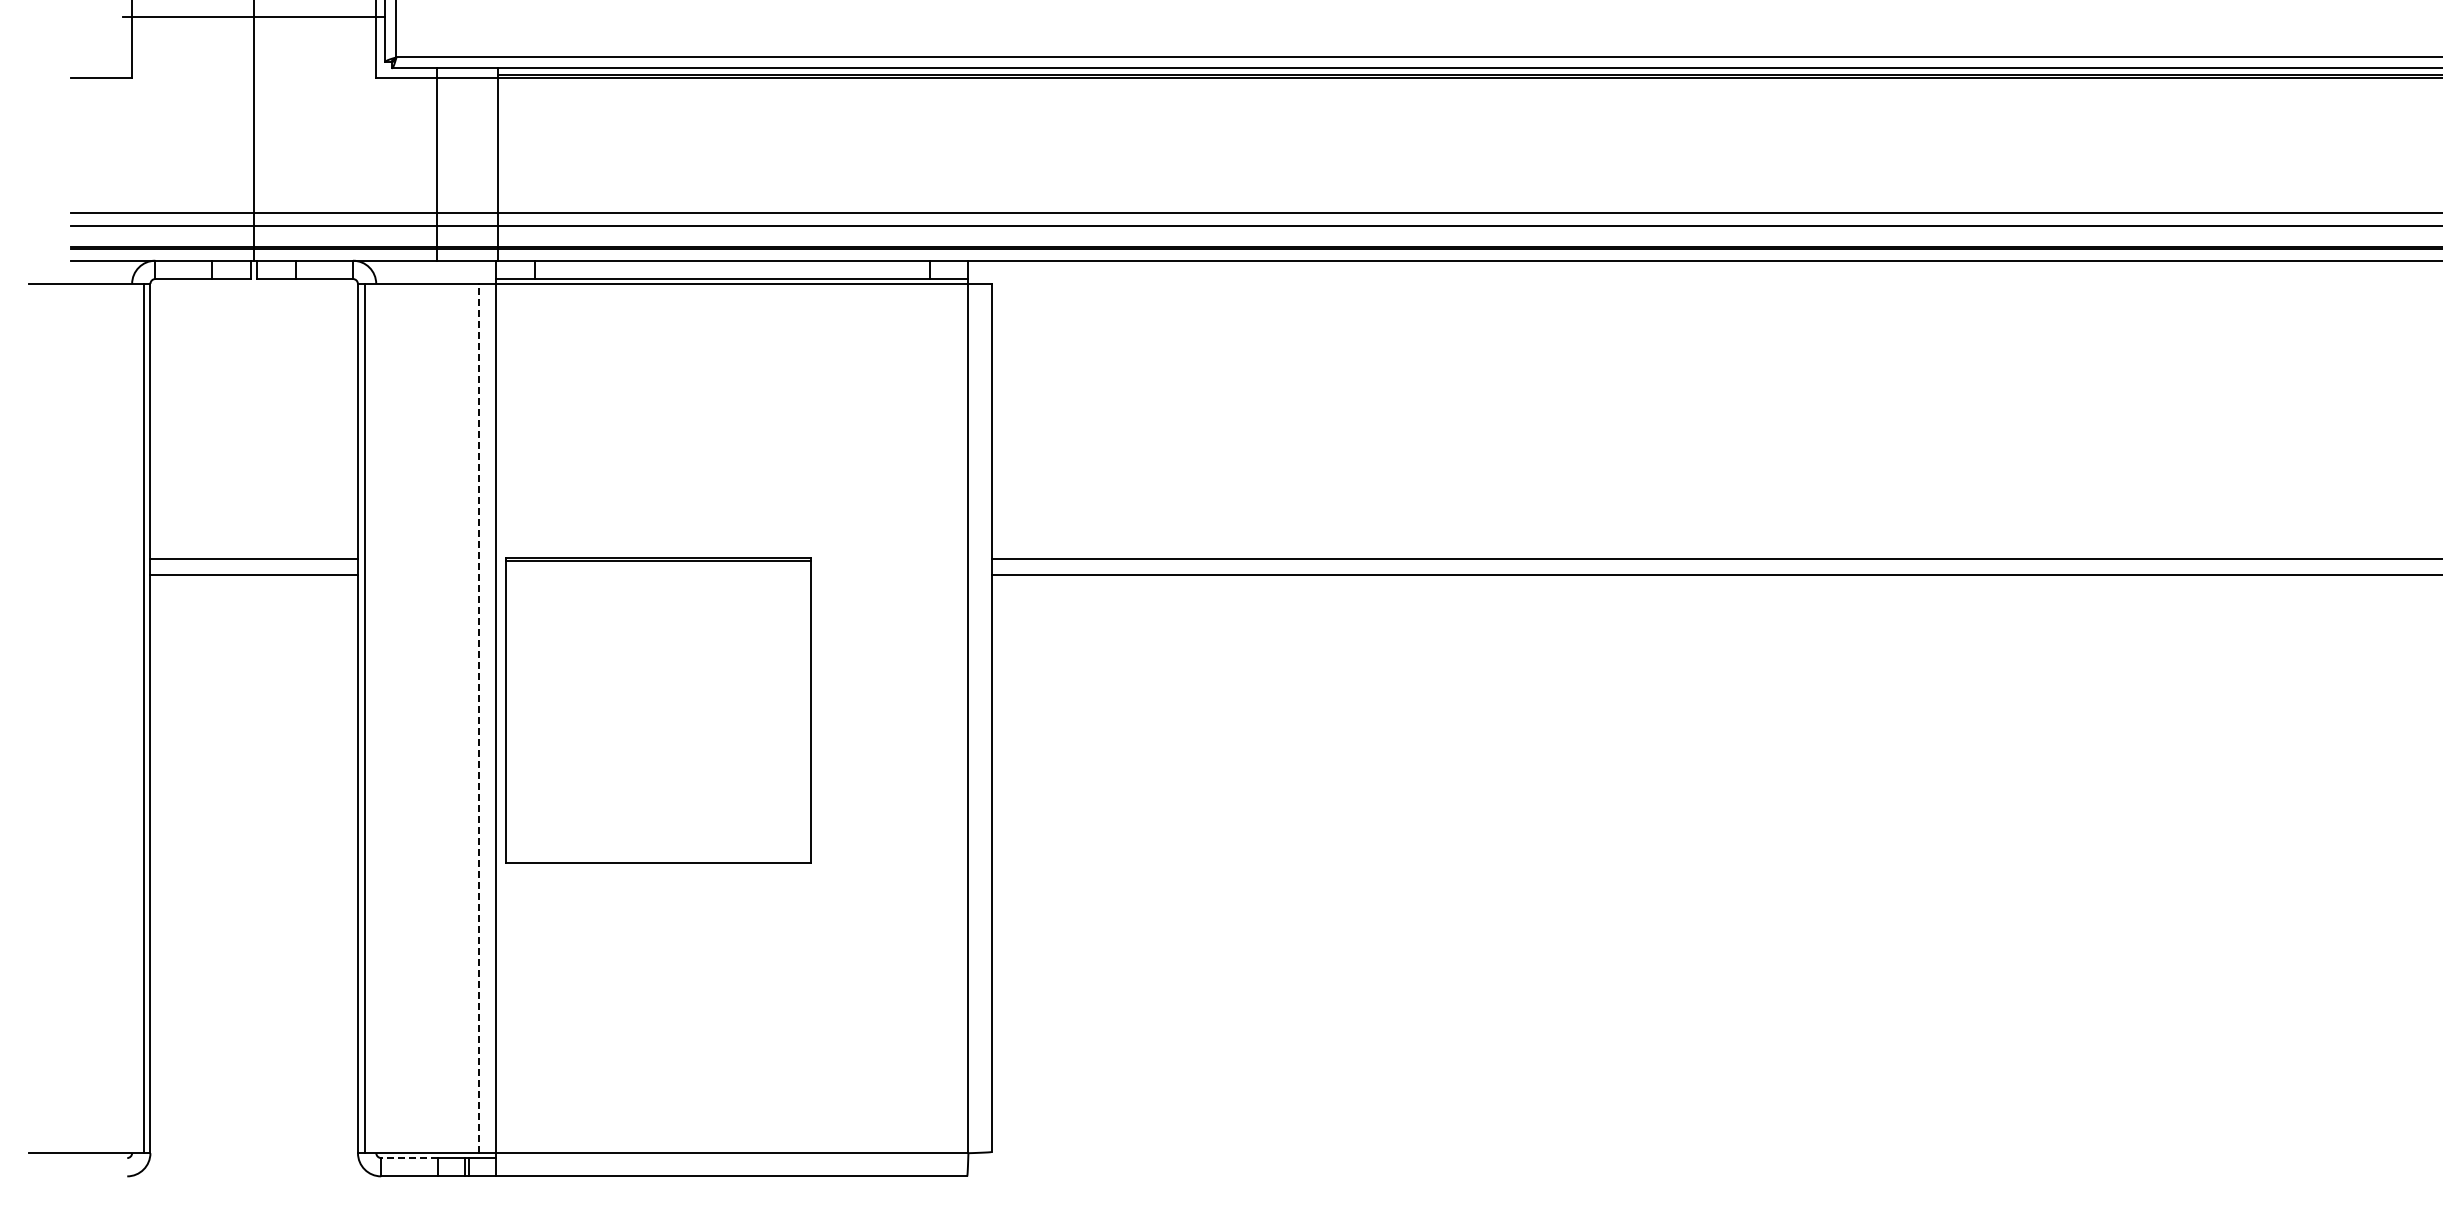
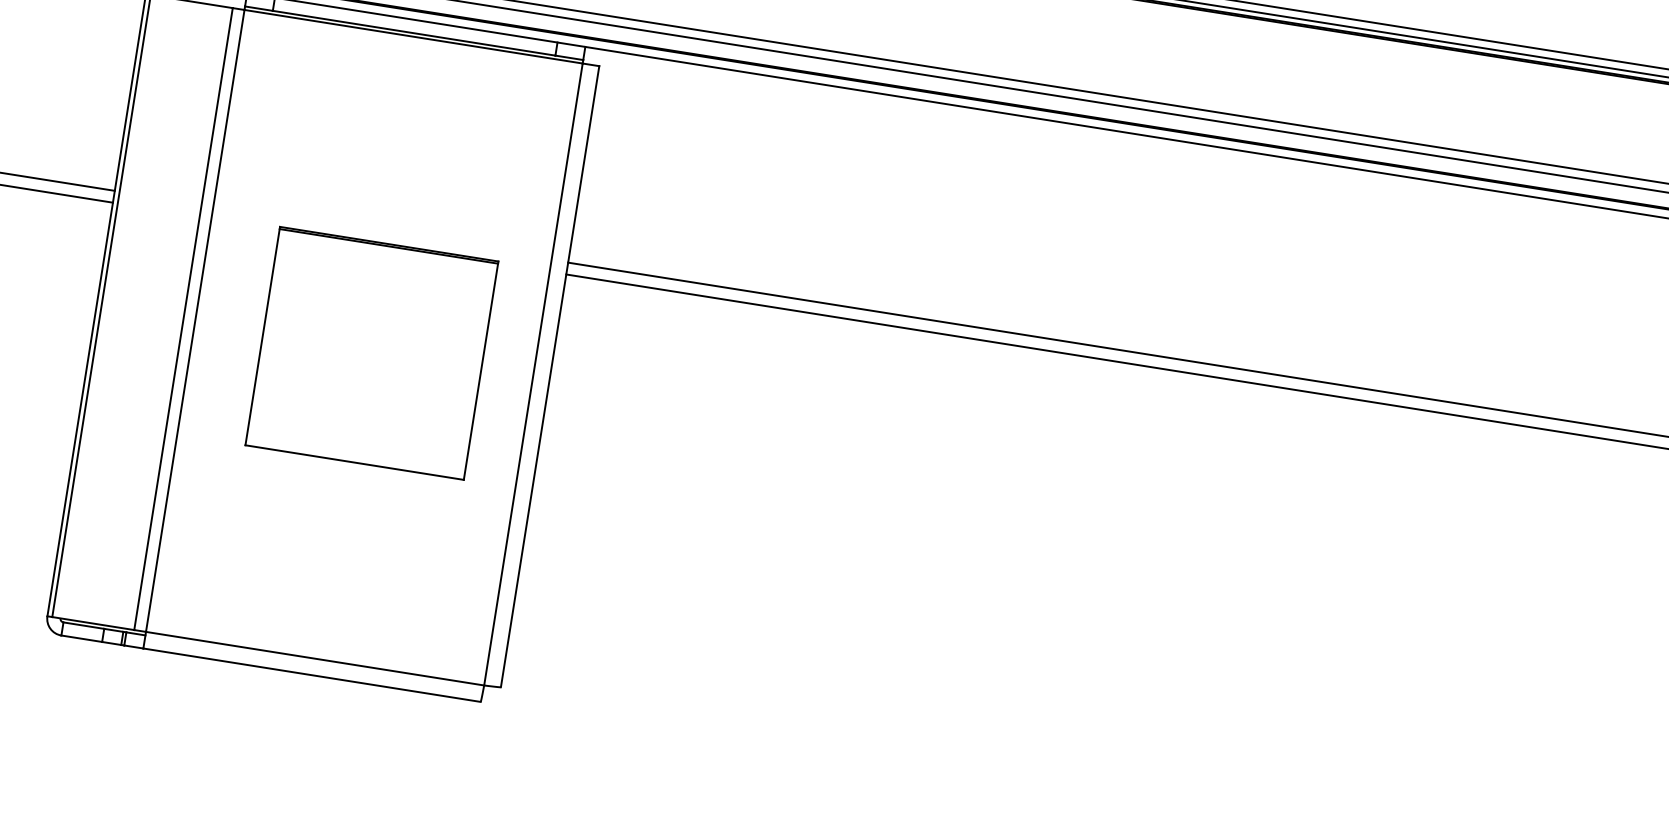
part: (658, 710) -> (371, 353), moved
line: (479, 718) -> (183, 319), dashed -> solid
line: (409, 1158) -> (83, 625), dashed -> solid

